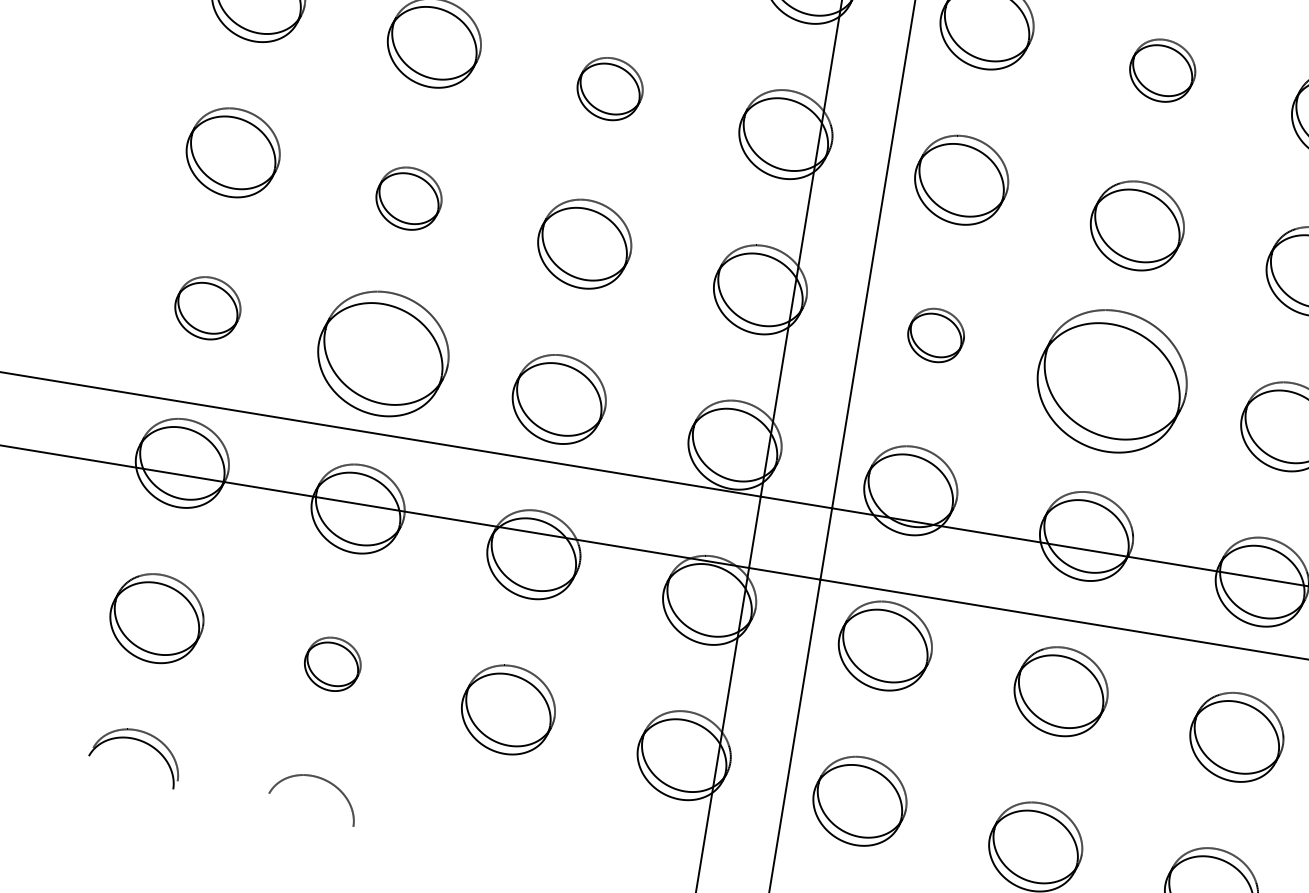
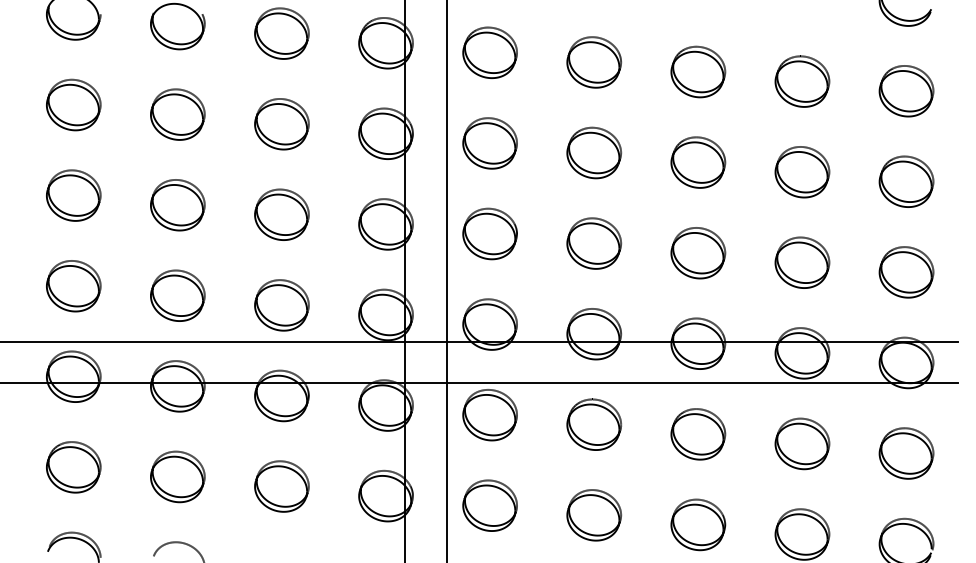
part: (1161, 70) -> (593, 62), size x1.43
part: (609, 89) -> (281, 124), size x1.43
part: (408, 198) -> (177, 205), size x1.43
part: (207, 308) -> (73, 286), size x1.43
part: (935, 334) -> (489, 233), size x1.67
part: (383, 353) -> (177, 295), size x0.71
part: (1110, 380) -> (593, 243), size x0.62
part: (332, 663) -> (177, 476), size x1.67

